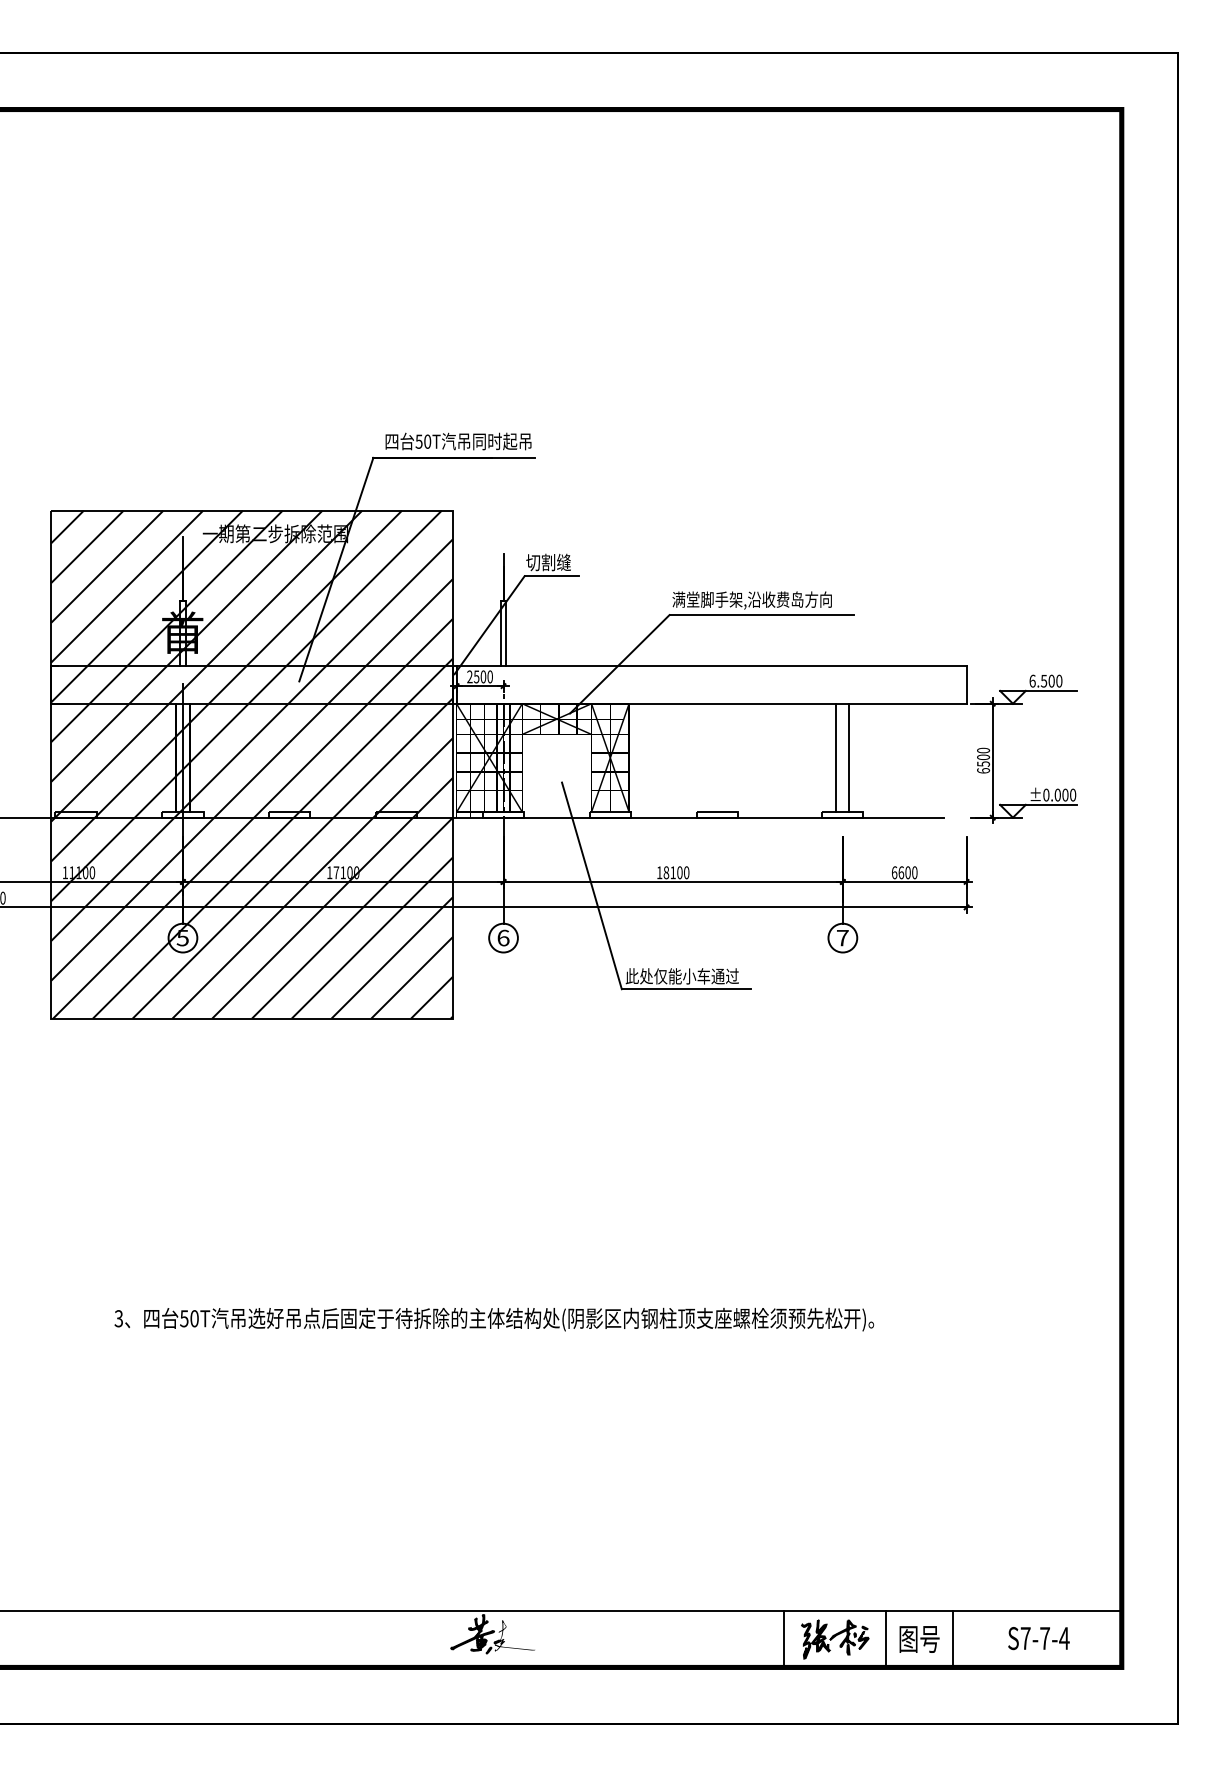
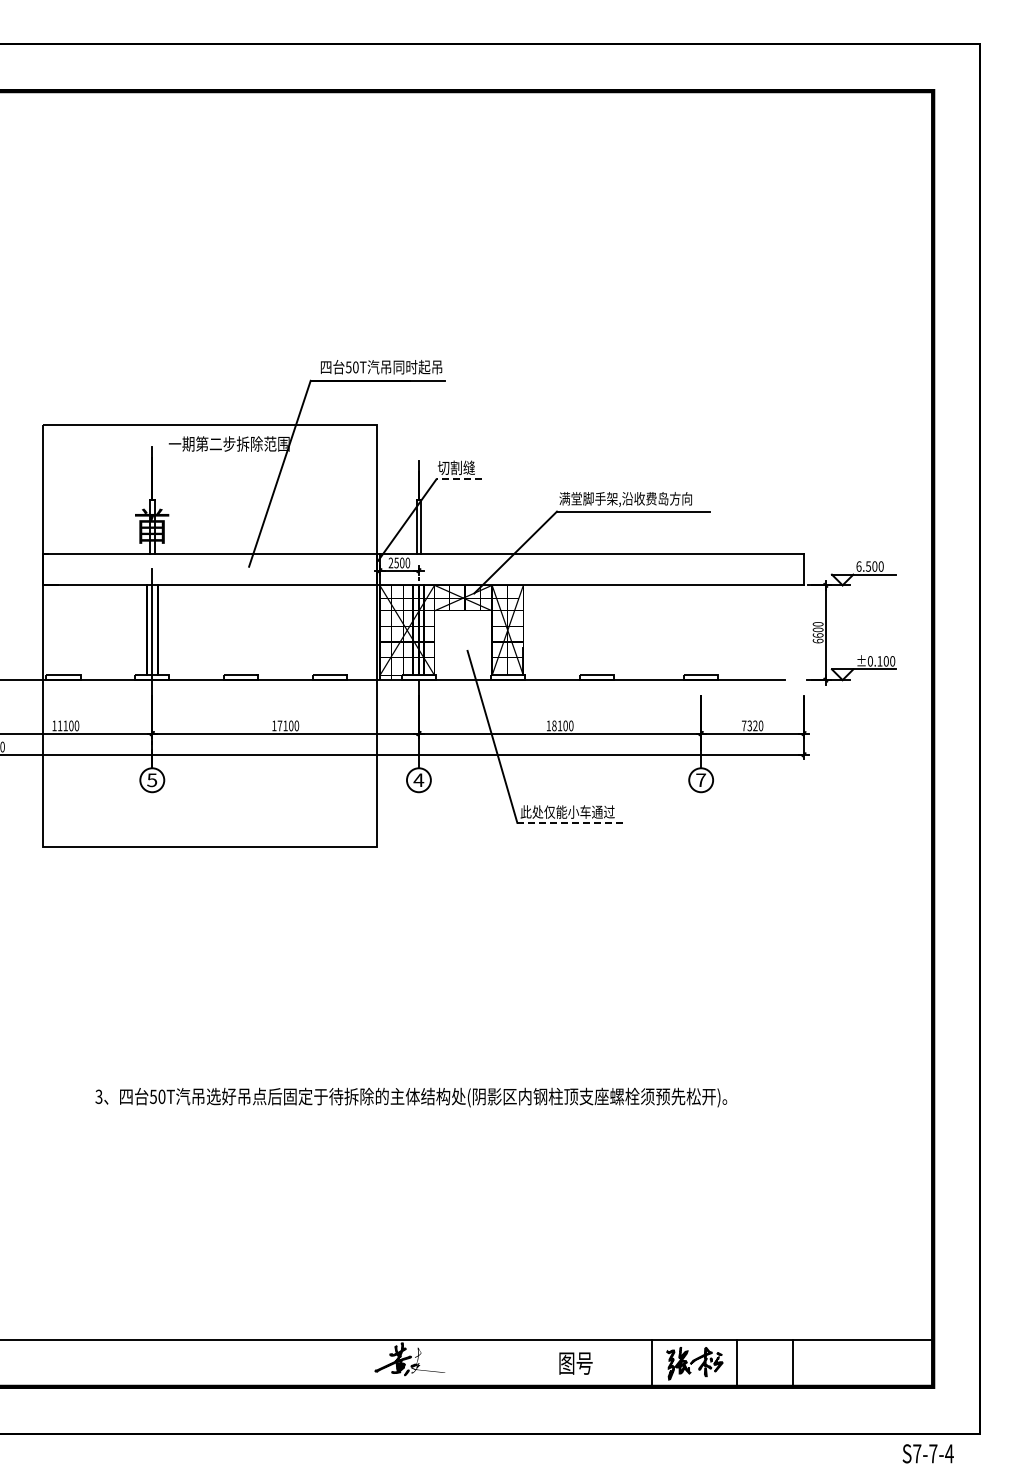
line: (552, 576) -> (459, 479), solid -> dashed
line: (836, 758) -> (695, 630), removed
line: (849, 758) -> (706, 630), removed
hatch: (251, 764) -> (209, 635), removed
text: (982, 764) -> (817, 635), 6500 -> 6600
text: (1057, 795) -> (879, 661), ±0.000 -> ±0.100
text: (900, 872) -> (749, 725), 6600 -> 7320
text: (503, 938) -> (418, 780), 6 -> 4
line: (686, 988) -> (571, 822), solid -> dashed
text: (1038, 1638) -> (927, 1453), moved
text: (918, 1639) -> (575, 1363), moved

